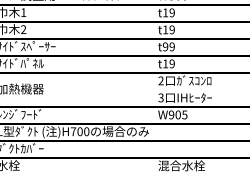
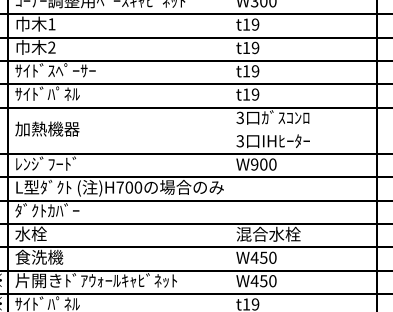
text: (165, 47) -> (246, 71), t99 -> t19
text: (161, 81) -> (240, 118), 2 -> 3
text: (184, 114) -> (272, 164), W905 -> W900

